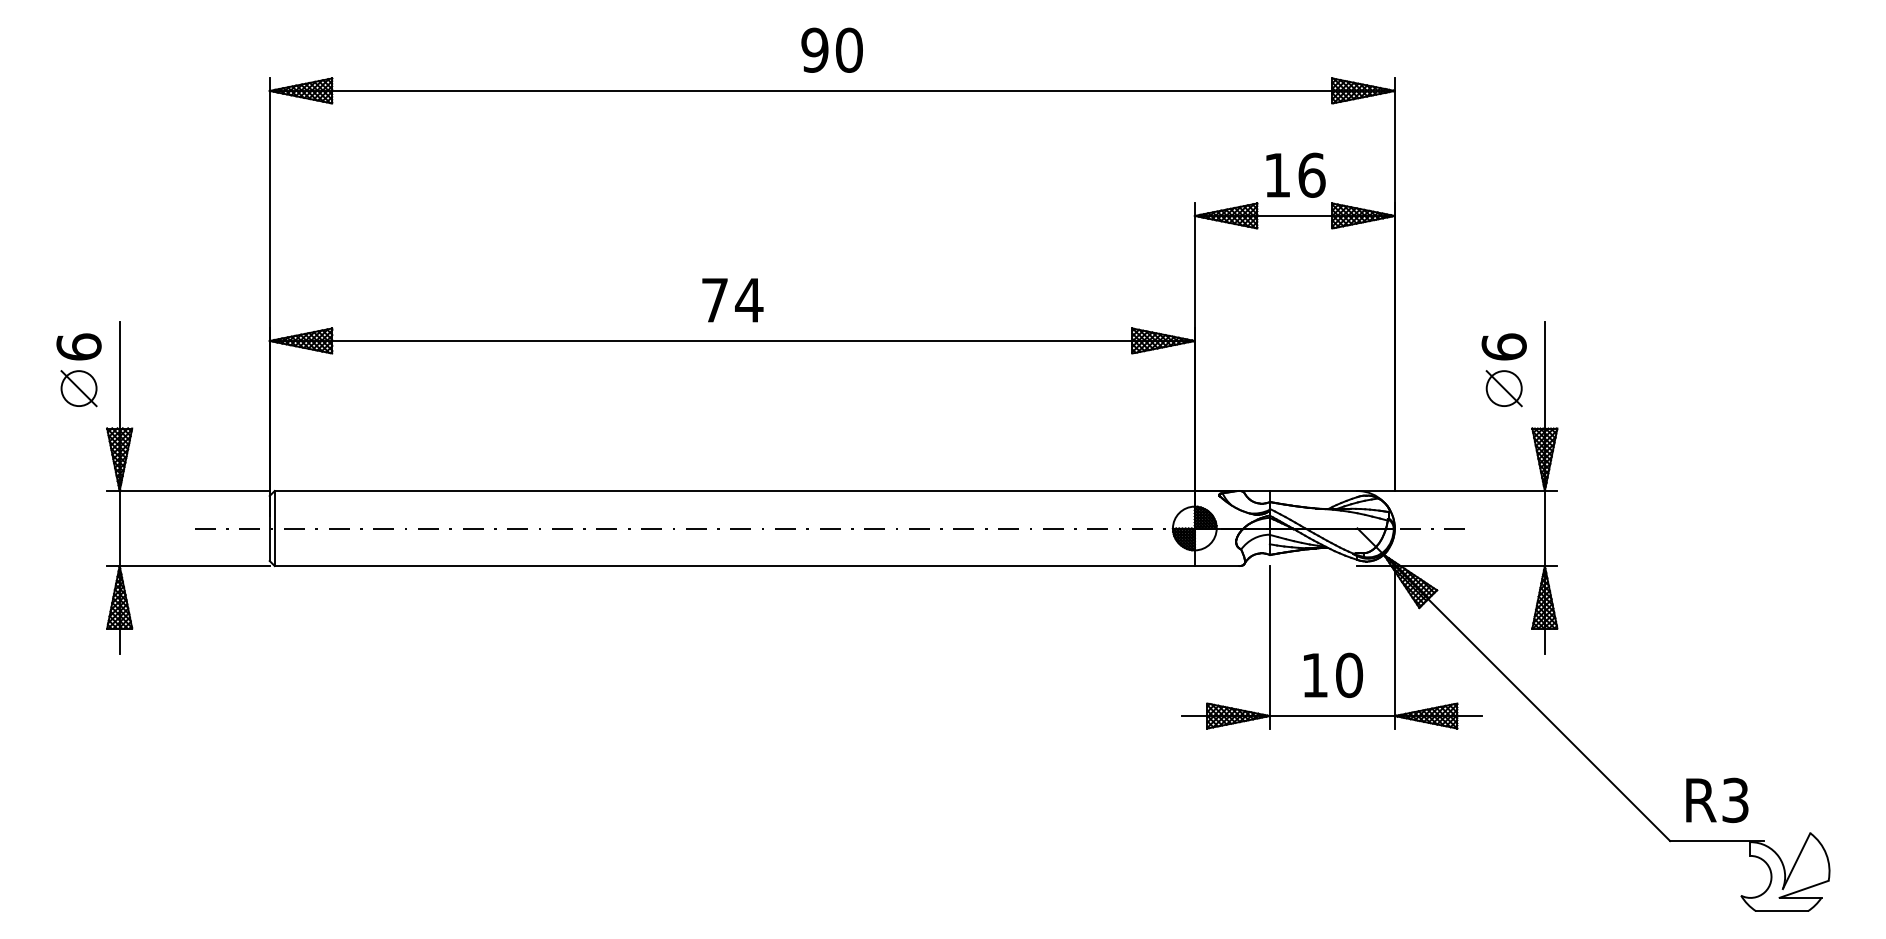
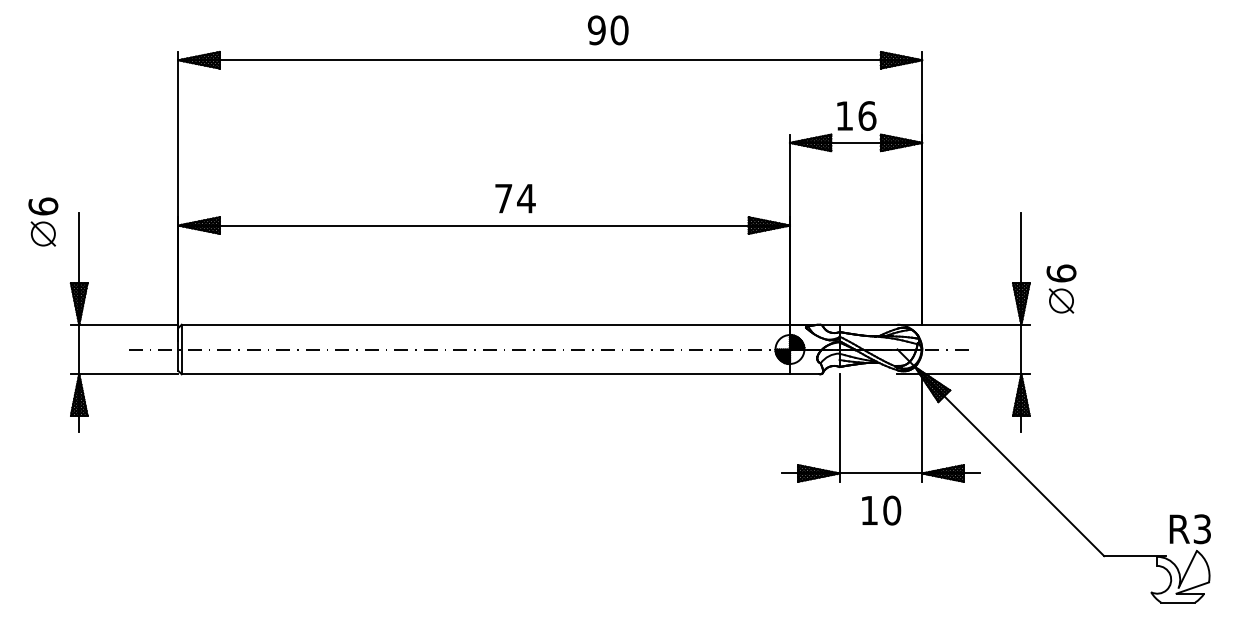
text: (831, 50) -> (607, 30), moved
text: (732, 300) -> (515, 198), moved
part: (79, 369) -> (43, 221), moved
part: (1504, 369) -> (1061, 288), moved
text: (1333, 675) -> (881, 510), moved
text: (1715, 800) -> (1189, 529), moved

